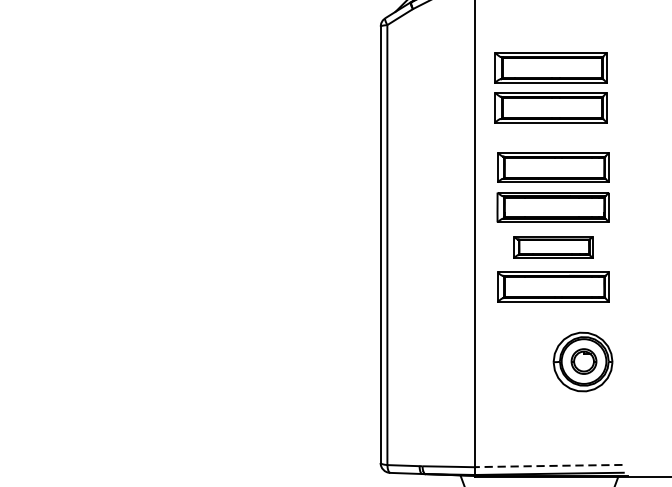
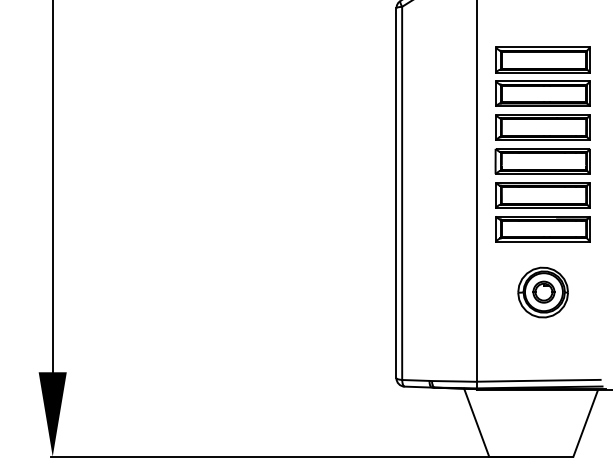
part: (550, 87) -> (542, 76), moved
part: (552, 247) -> (542, 195), size x1.43
part: (582, 361) -> (542, 292), moved
line: (548, 465) -> (538, 380), dashed -> solid

